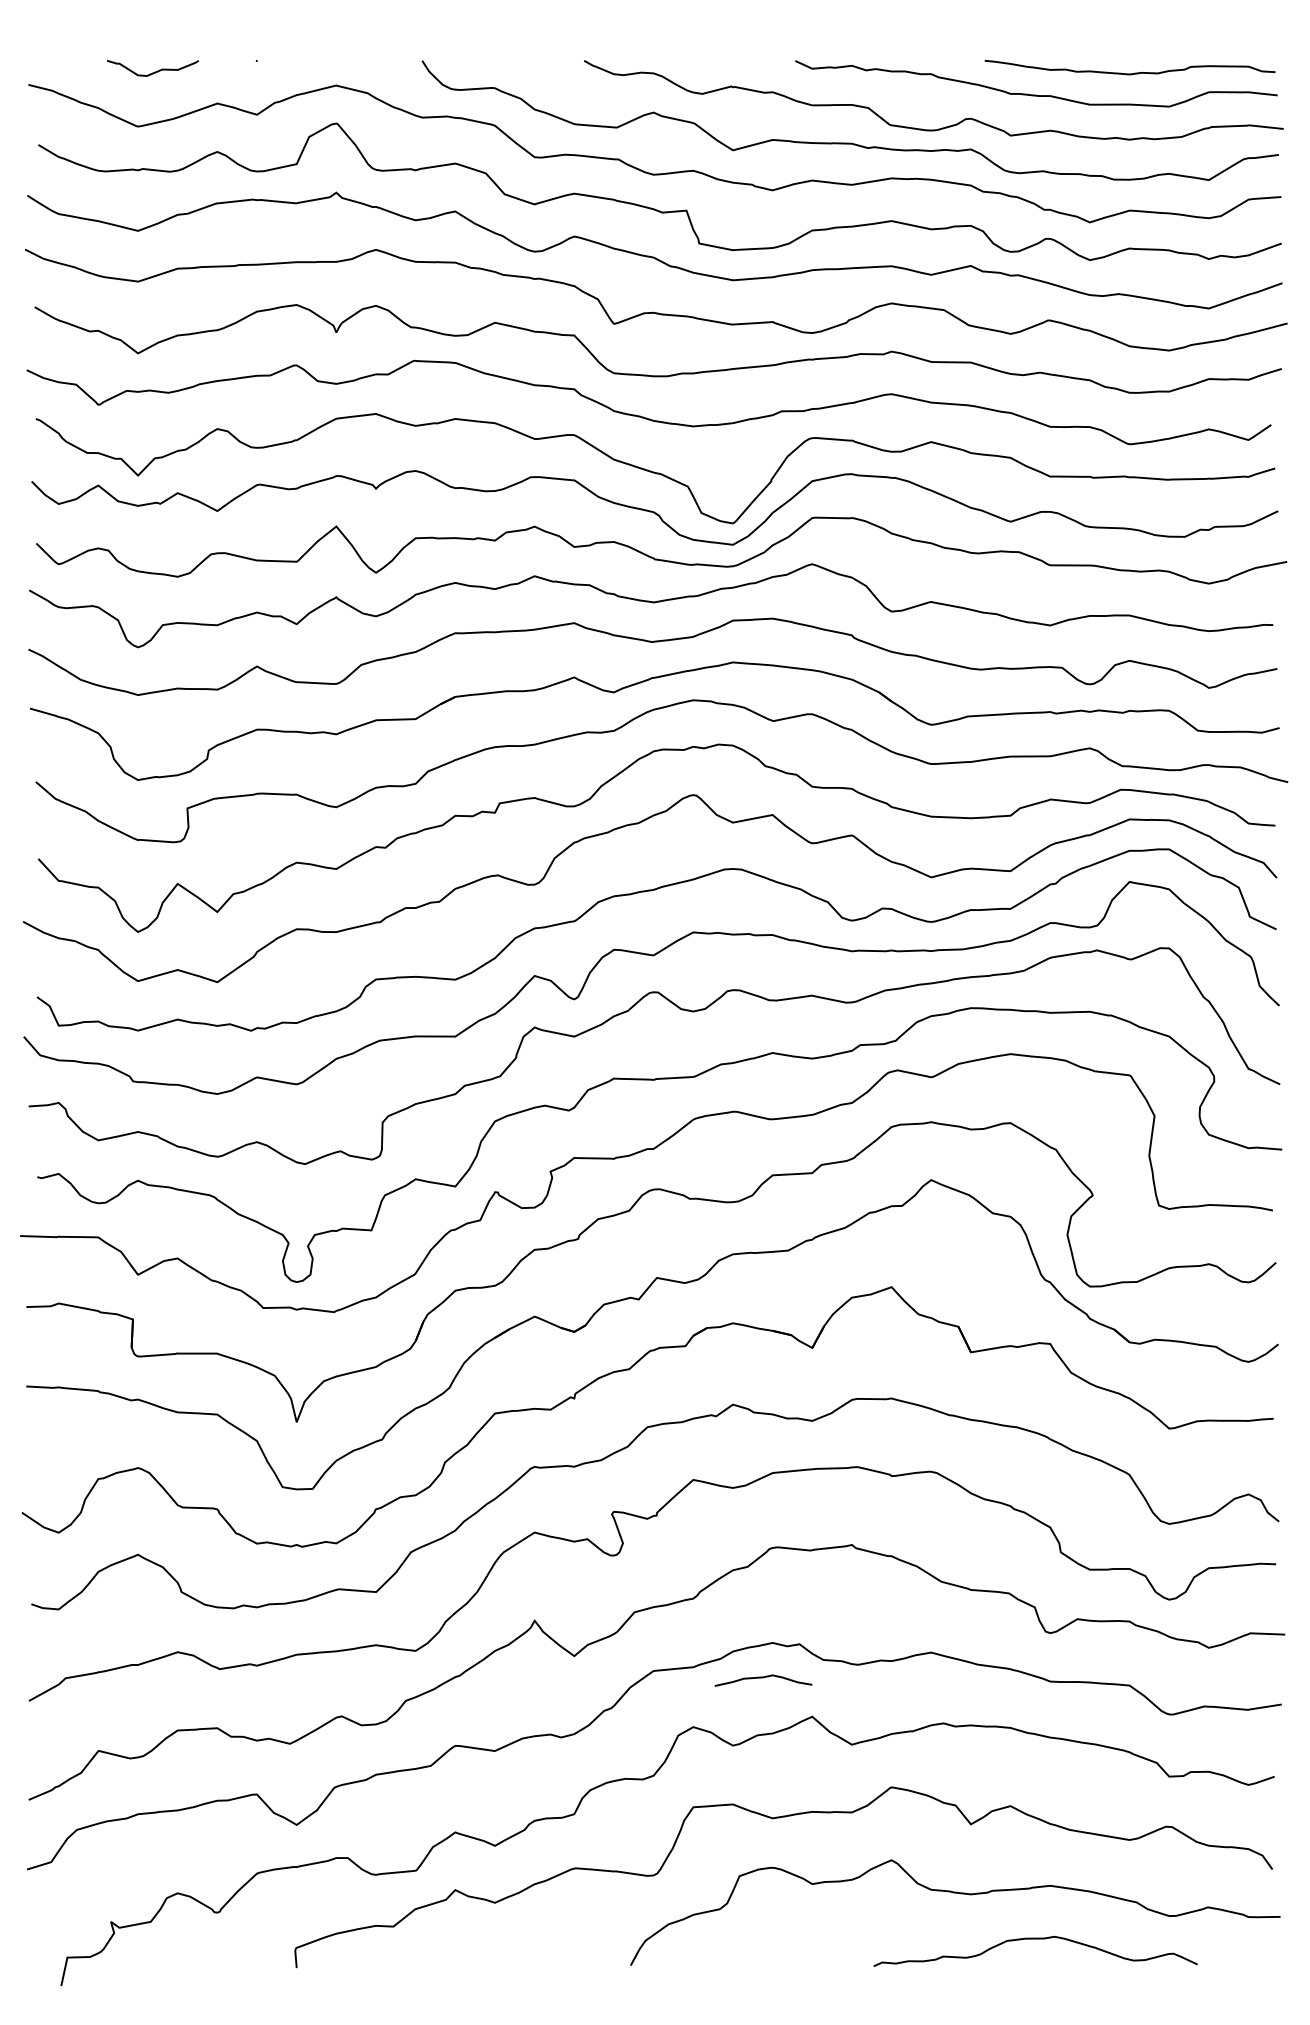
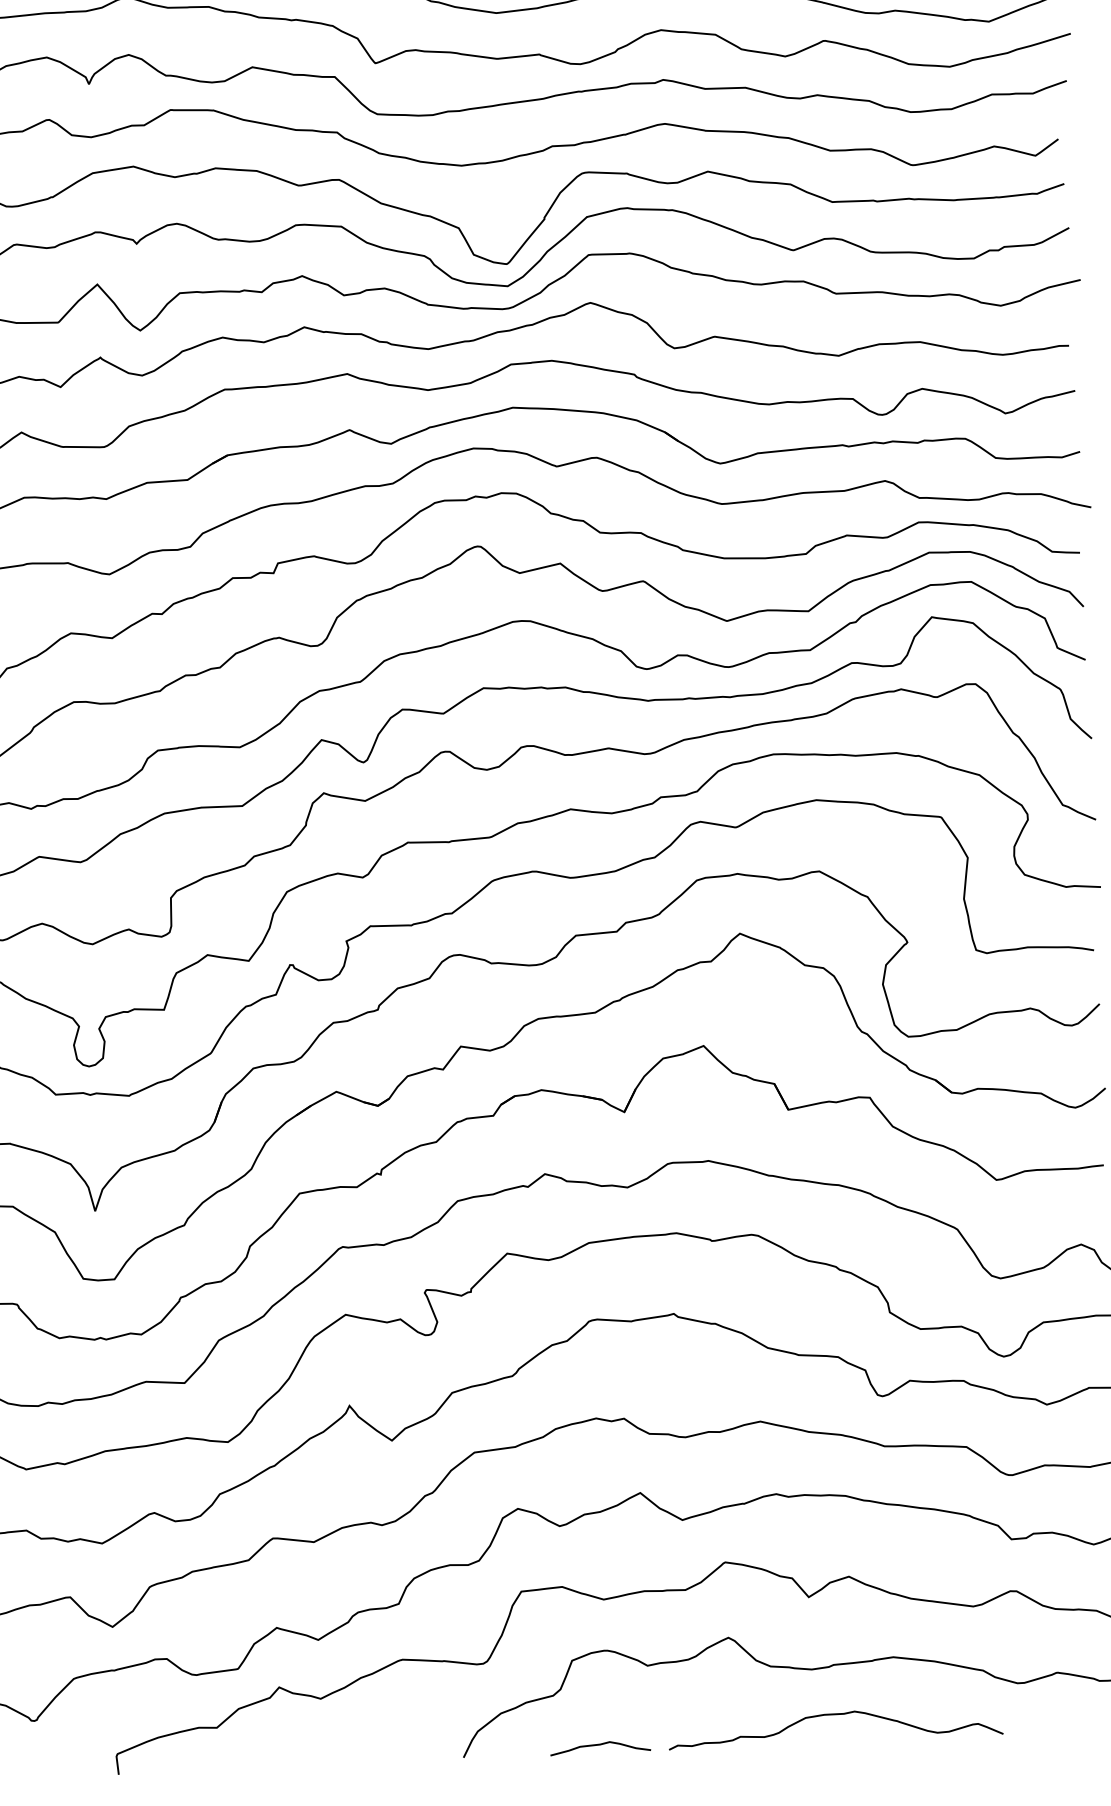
curve: (763, 1678) -> (600, 1745), moved
curve: (1035, 1939) -> (835, 1715), moved

